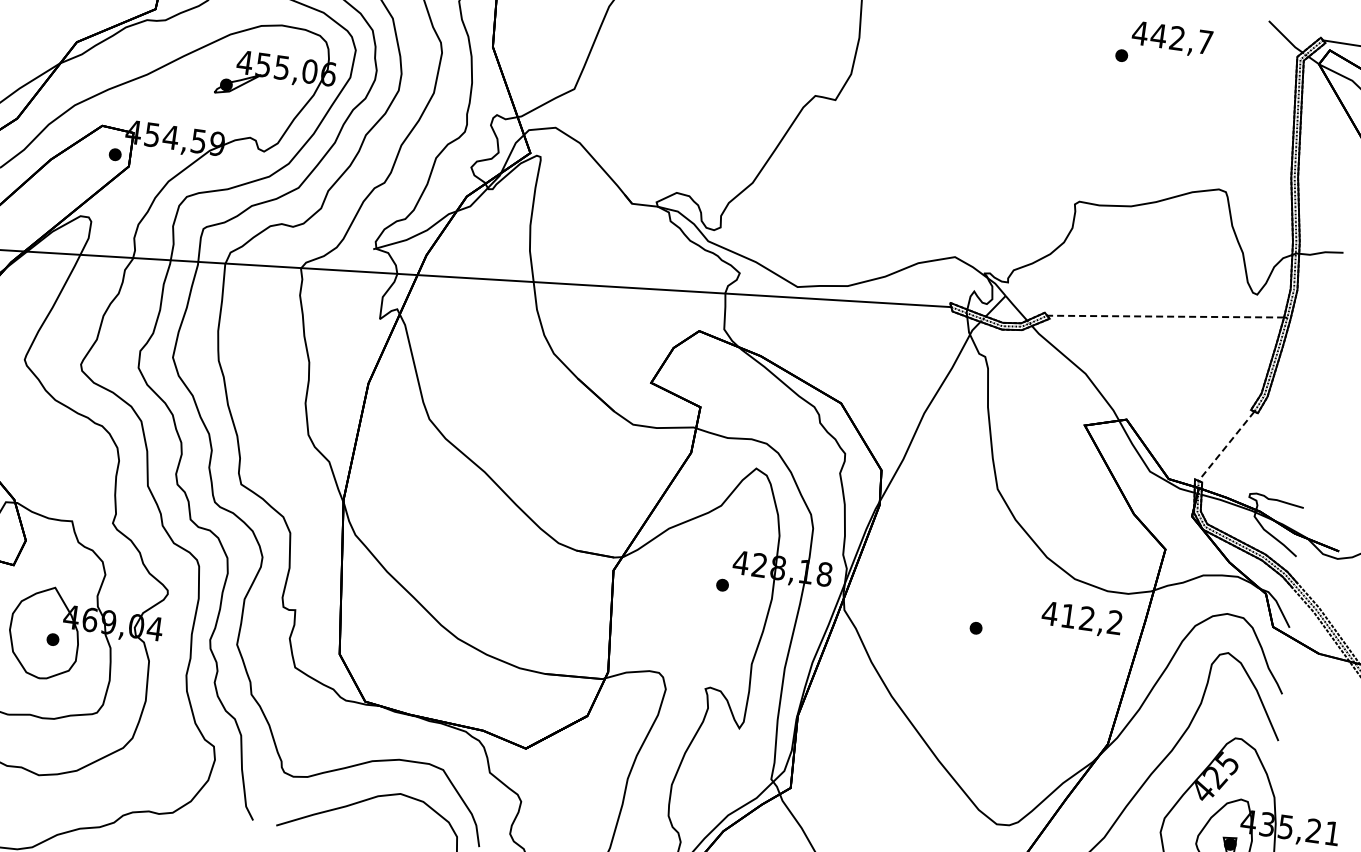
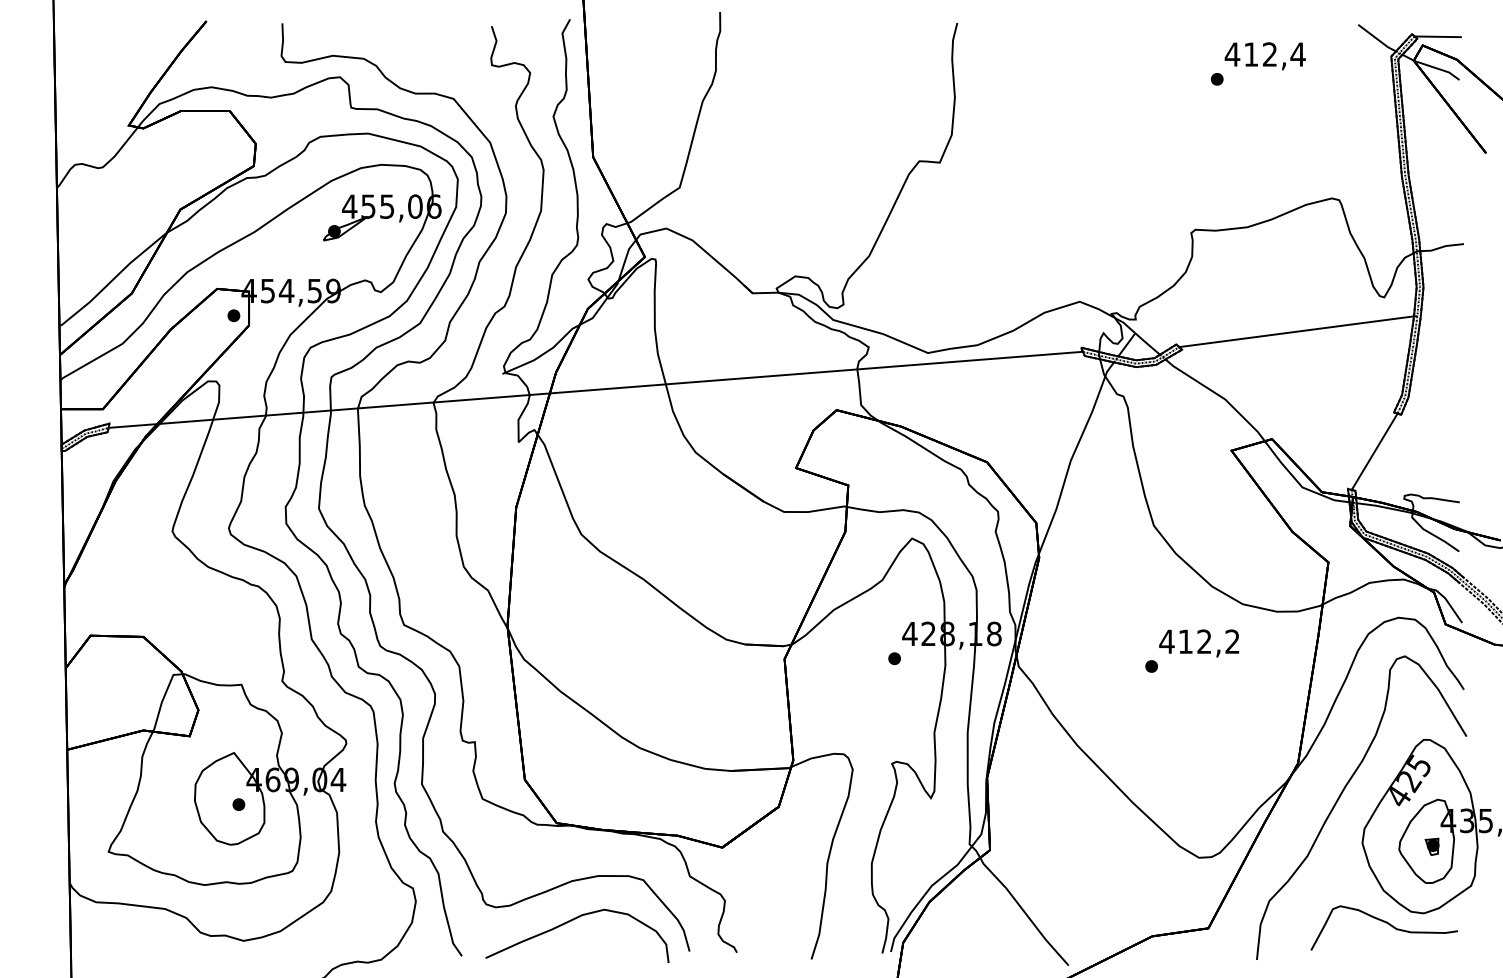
text: (1181, 38) -> (1274, 54), 442,7 -> 412,4
line: (1165, 316) -> (1296, 331), dashed -> solid
line: (1226, 446) -> (1374, 452), dashed -> solid
text: (1081, 619) -> (1198, 643), moved

